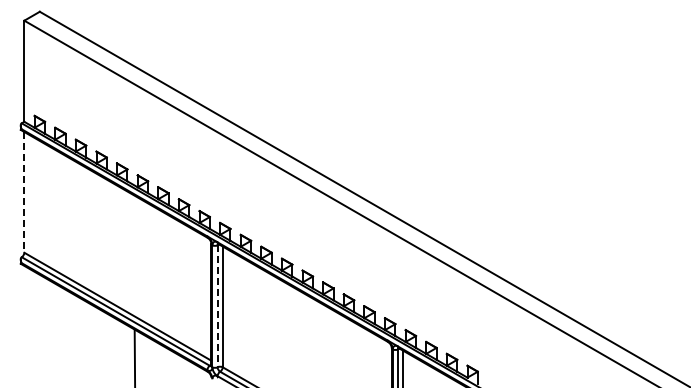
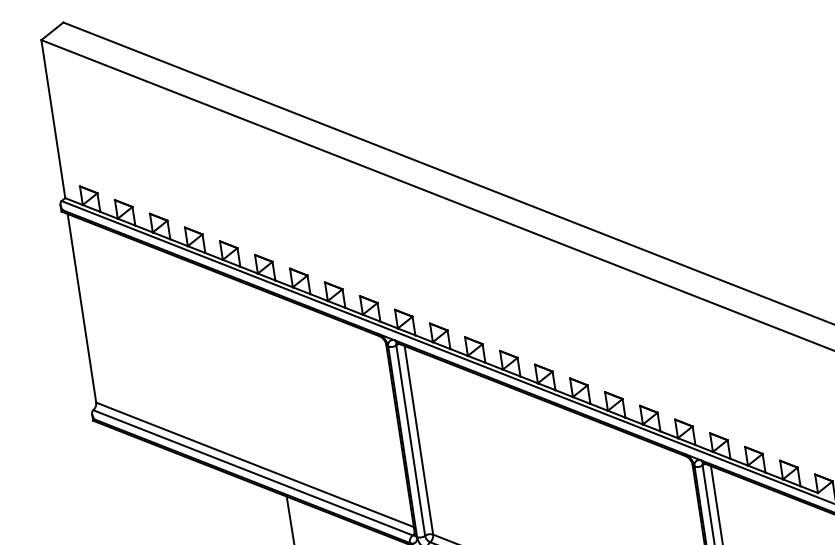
line: (24, 192) -> (82, 308), dashed -> solid
line: (217, 306) -> (410, 440), dashed -> solid

